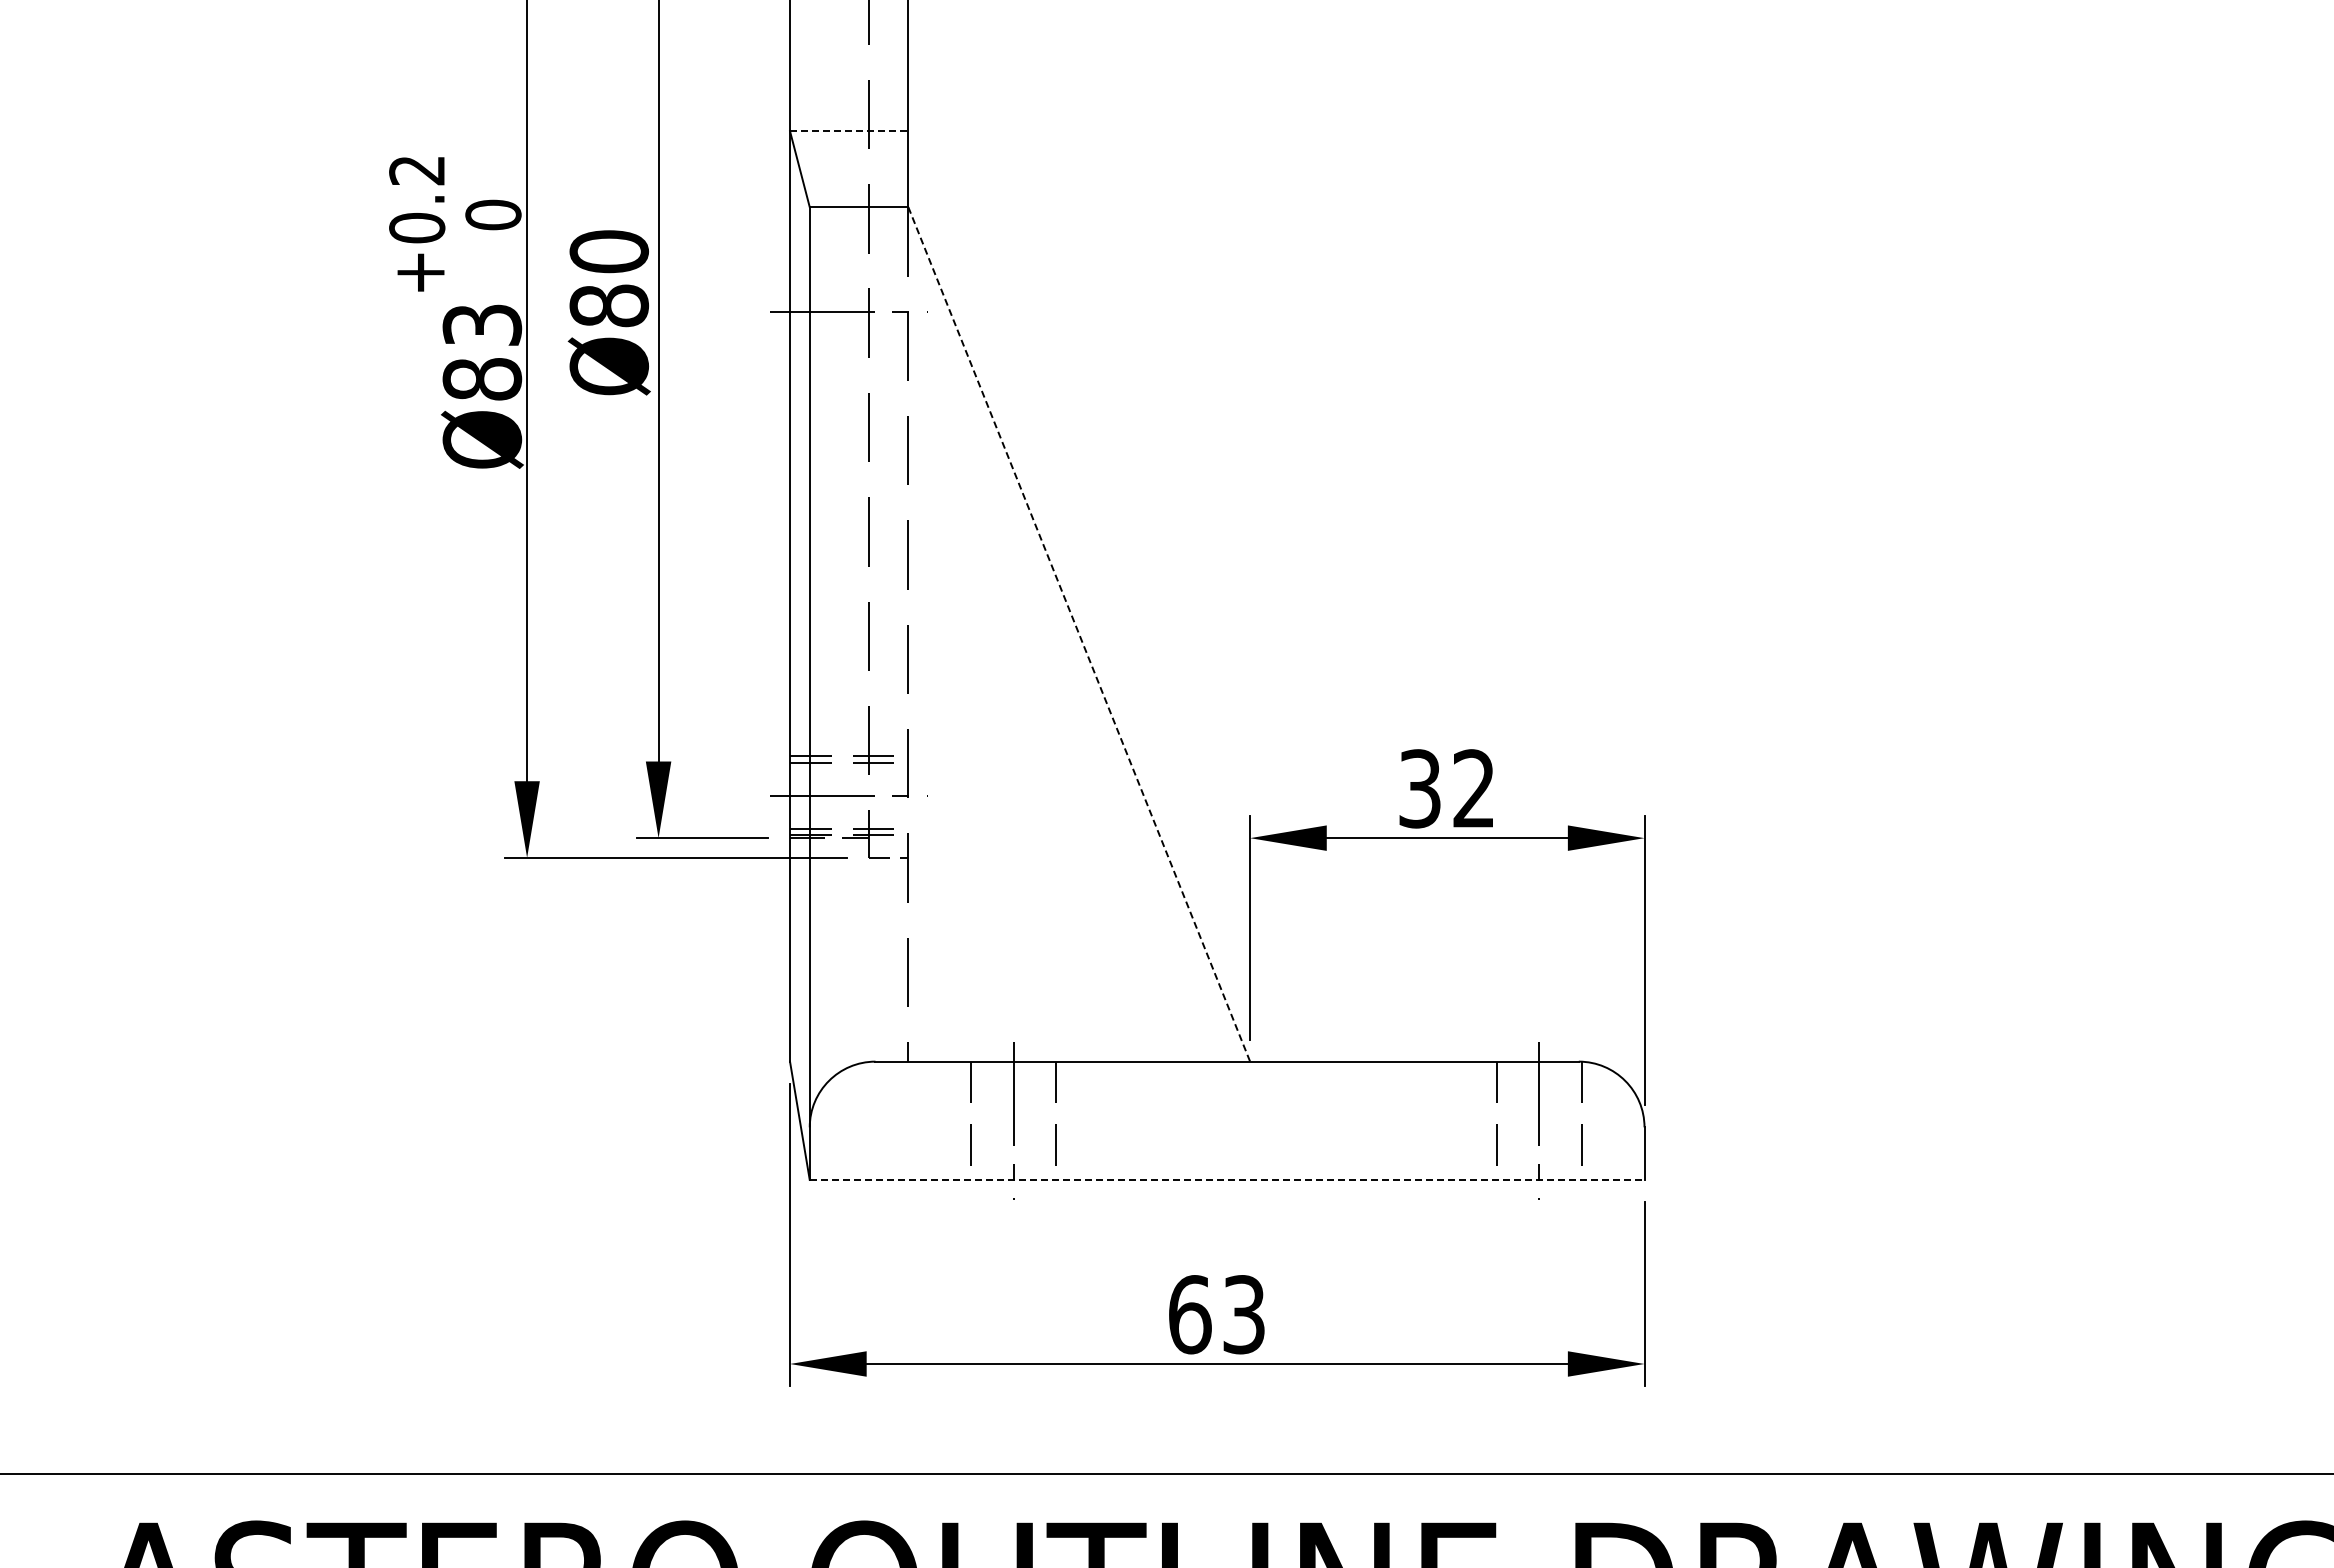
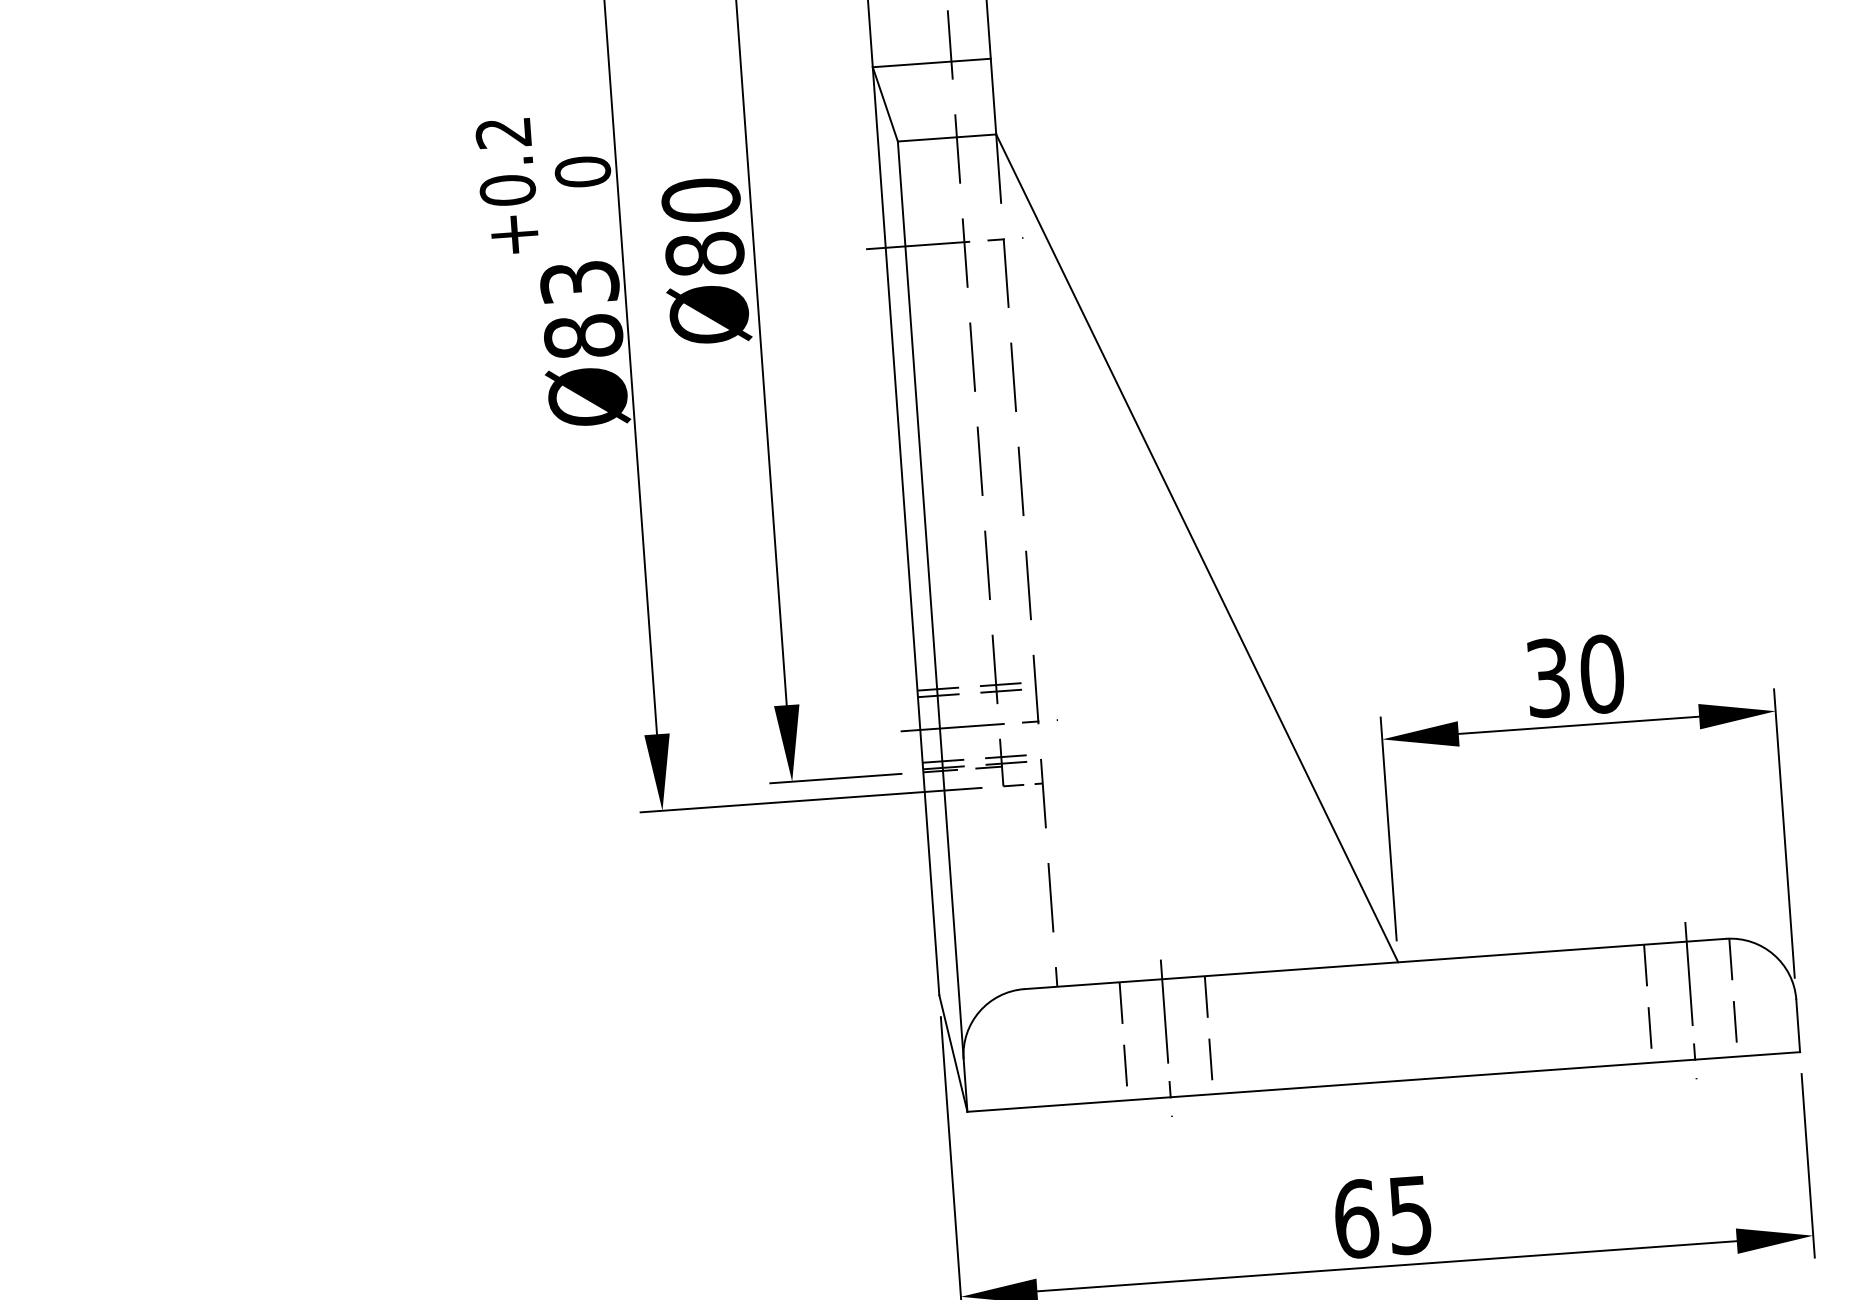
line: (849, 131) -> (932, 63), dashed -> solid
line: (1079, 634) -> (1197, 548), dashed -> solid
text: (1474, 788) -> (1602, 673), 32 -> 30
line: (1227, 1179) -> (1384, 1081), dashed -> solid
text: (1244, 1314) -> (1410, 1214), 63 -> 65

